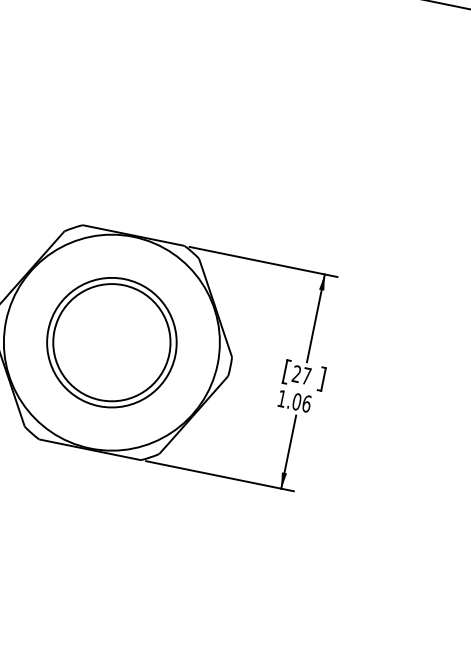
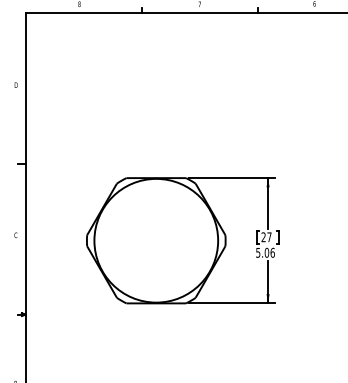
part: (112, 342) -> (156, 240), removed
text: (282, 398) -> (258, 252), 1.06 -> 5.06

